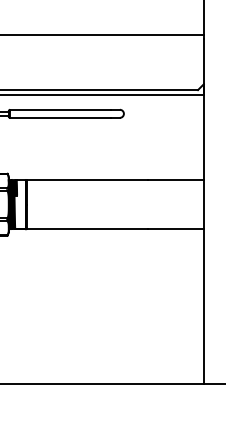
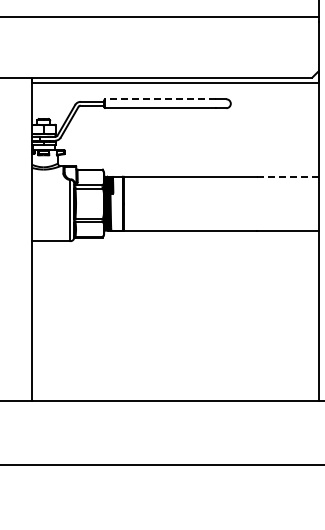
line: (59, 109) -> (160, 99), solid -> dashed
line: (175, 179) -> (287, 176), solid -> dashed

